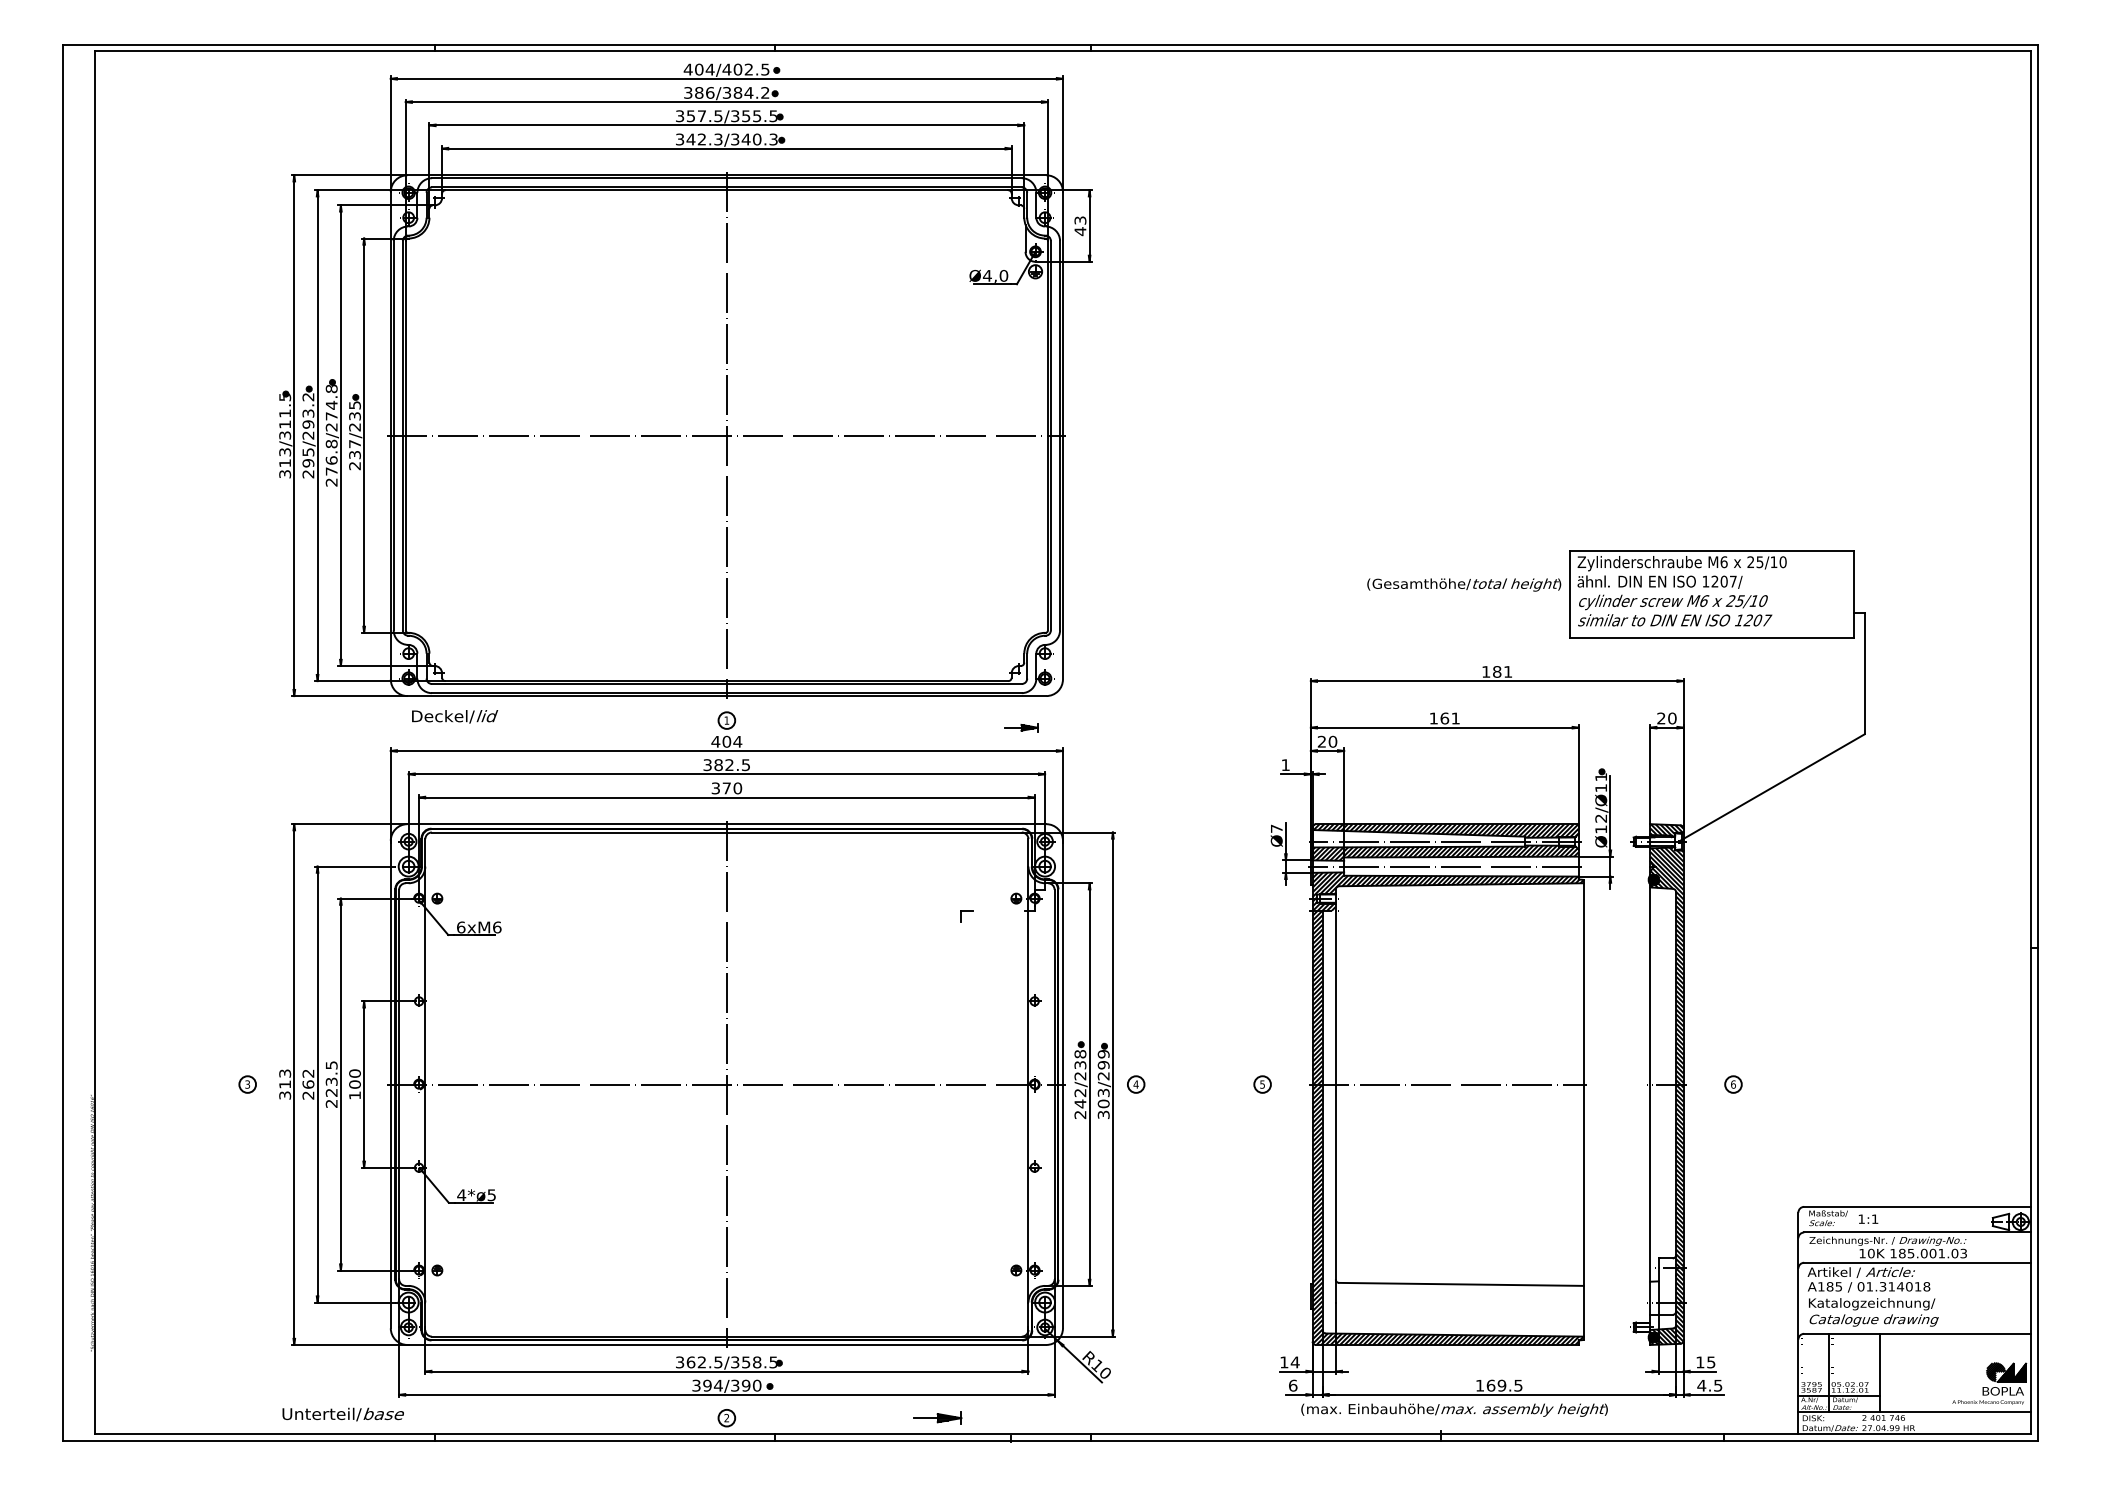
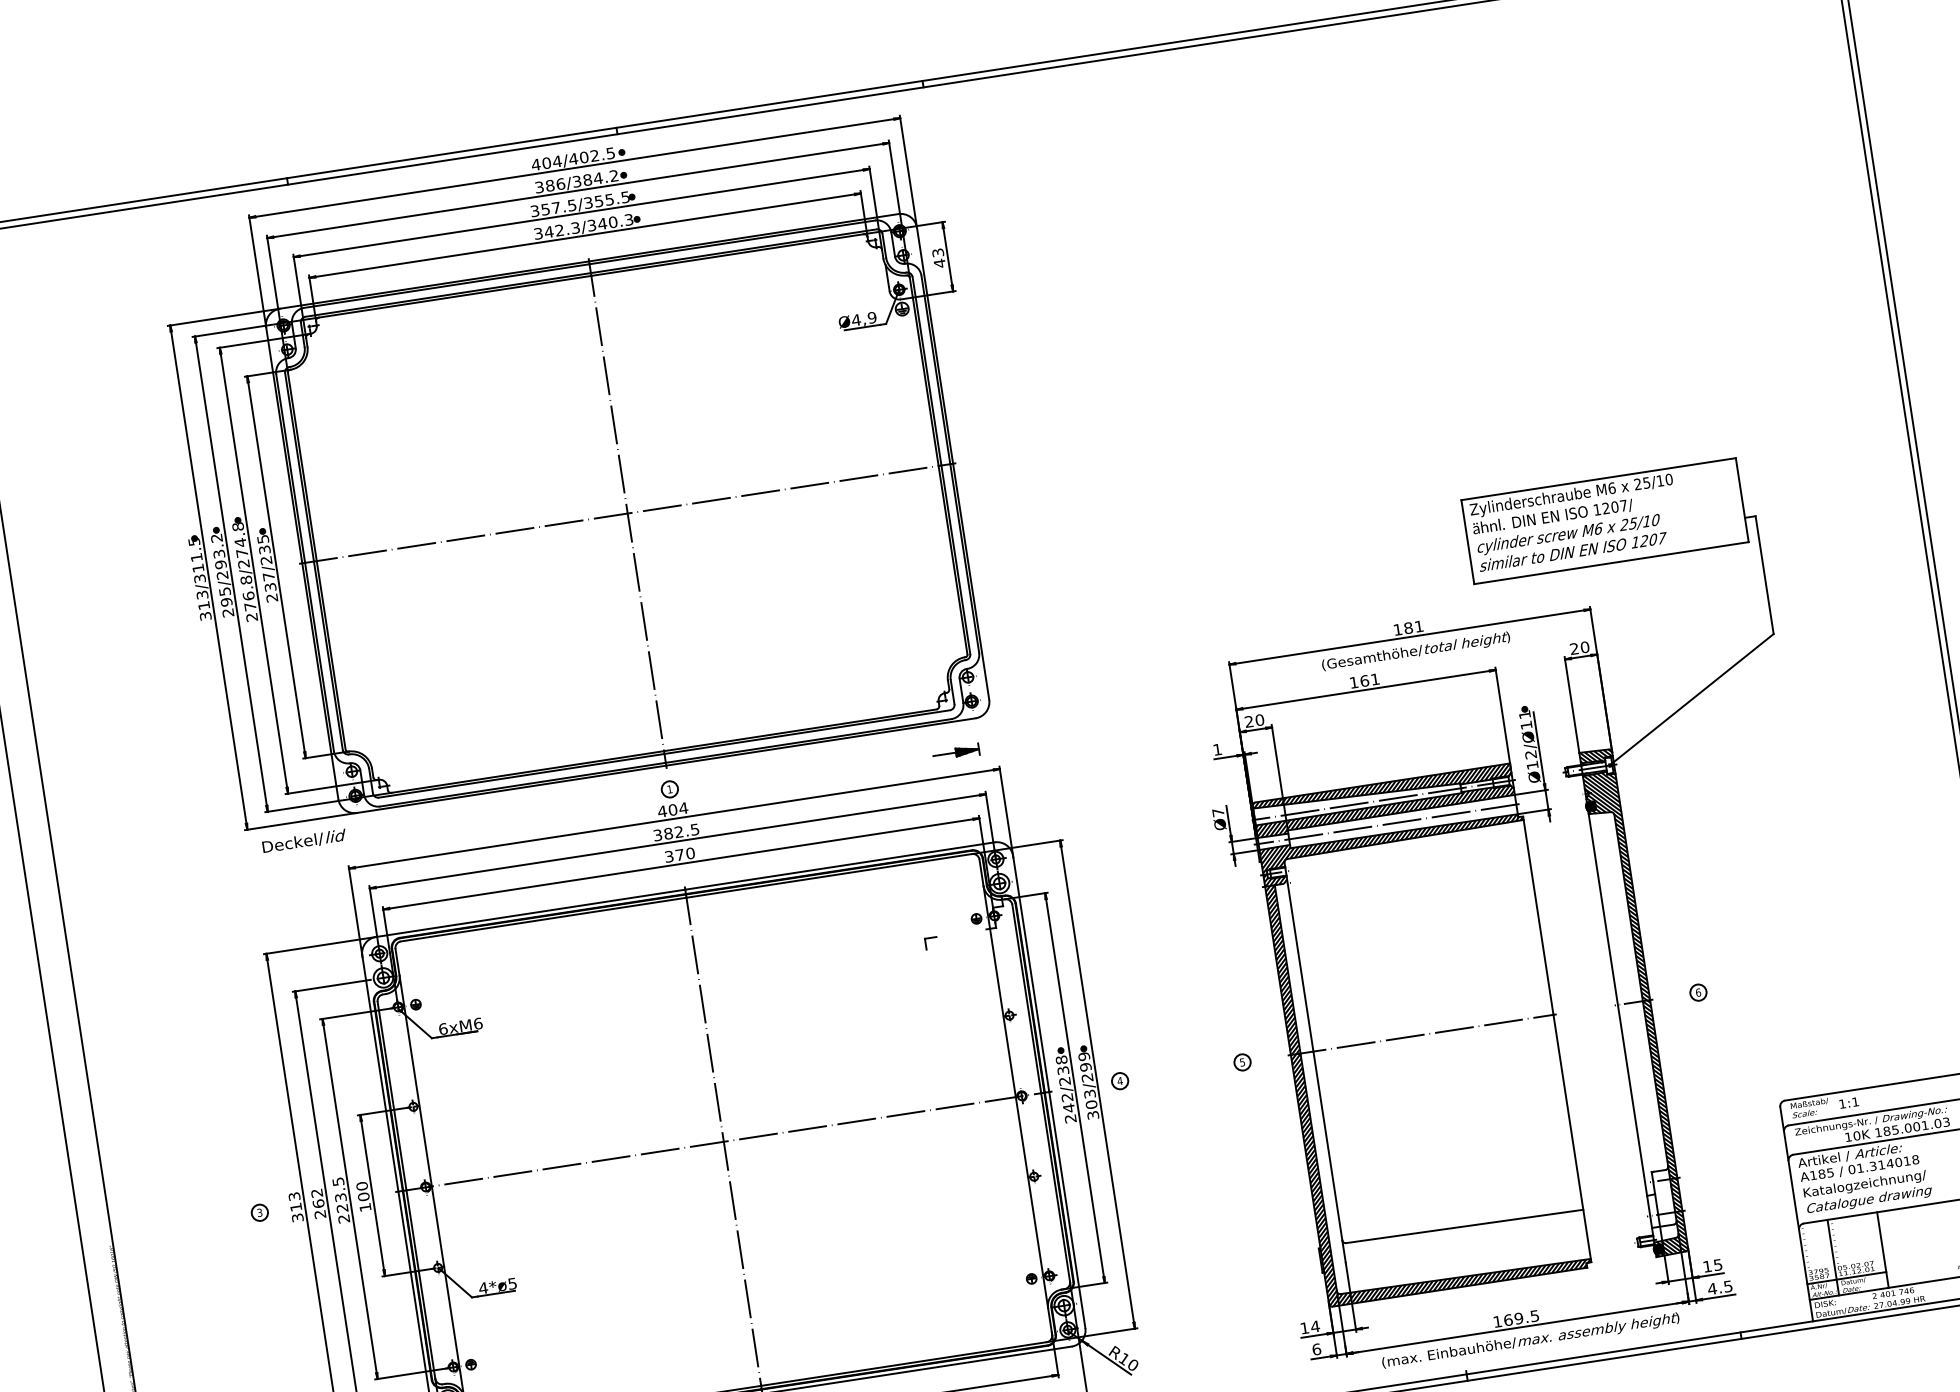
text: (1003, 275) -> (871, 317), Ø4,0 -> Ø4,9
text: (1464, 584) -> (1416, 651), moved
text: (455, 716) -> (304, 841), moved
part: (1021, 727) -> (956, 752), size x1.43
text: (1454, 1409) -> (1530, 1340), moved

